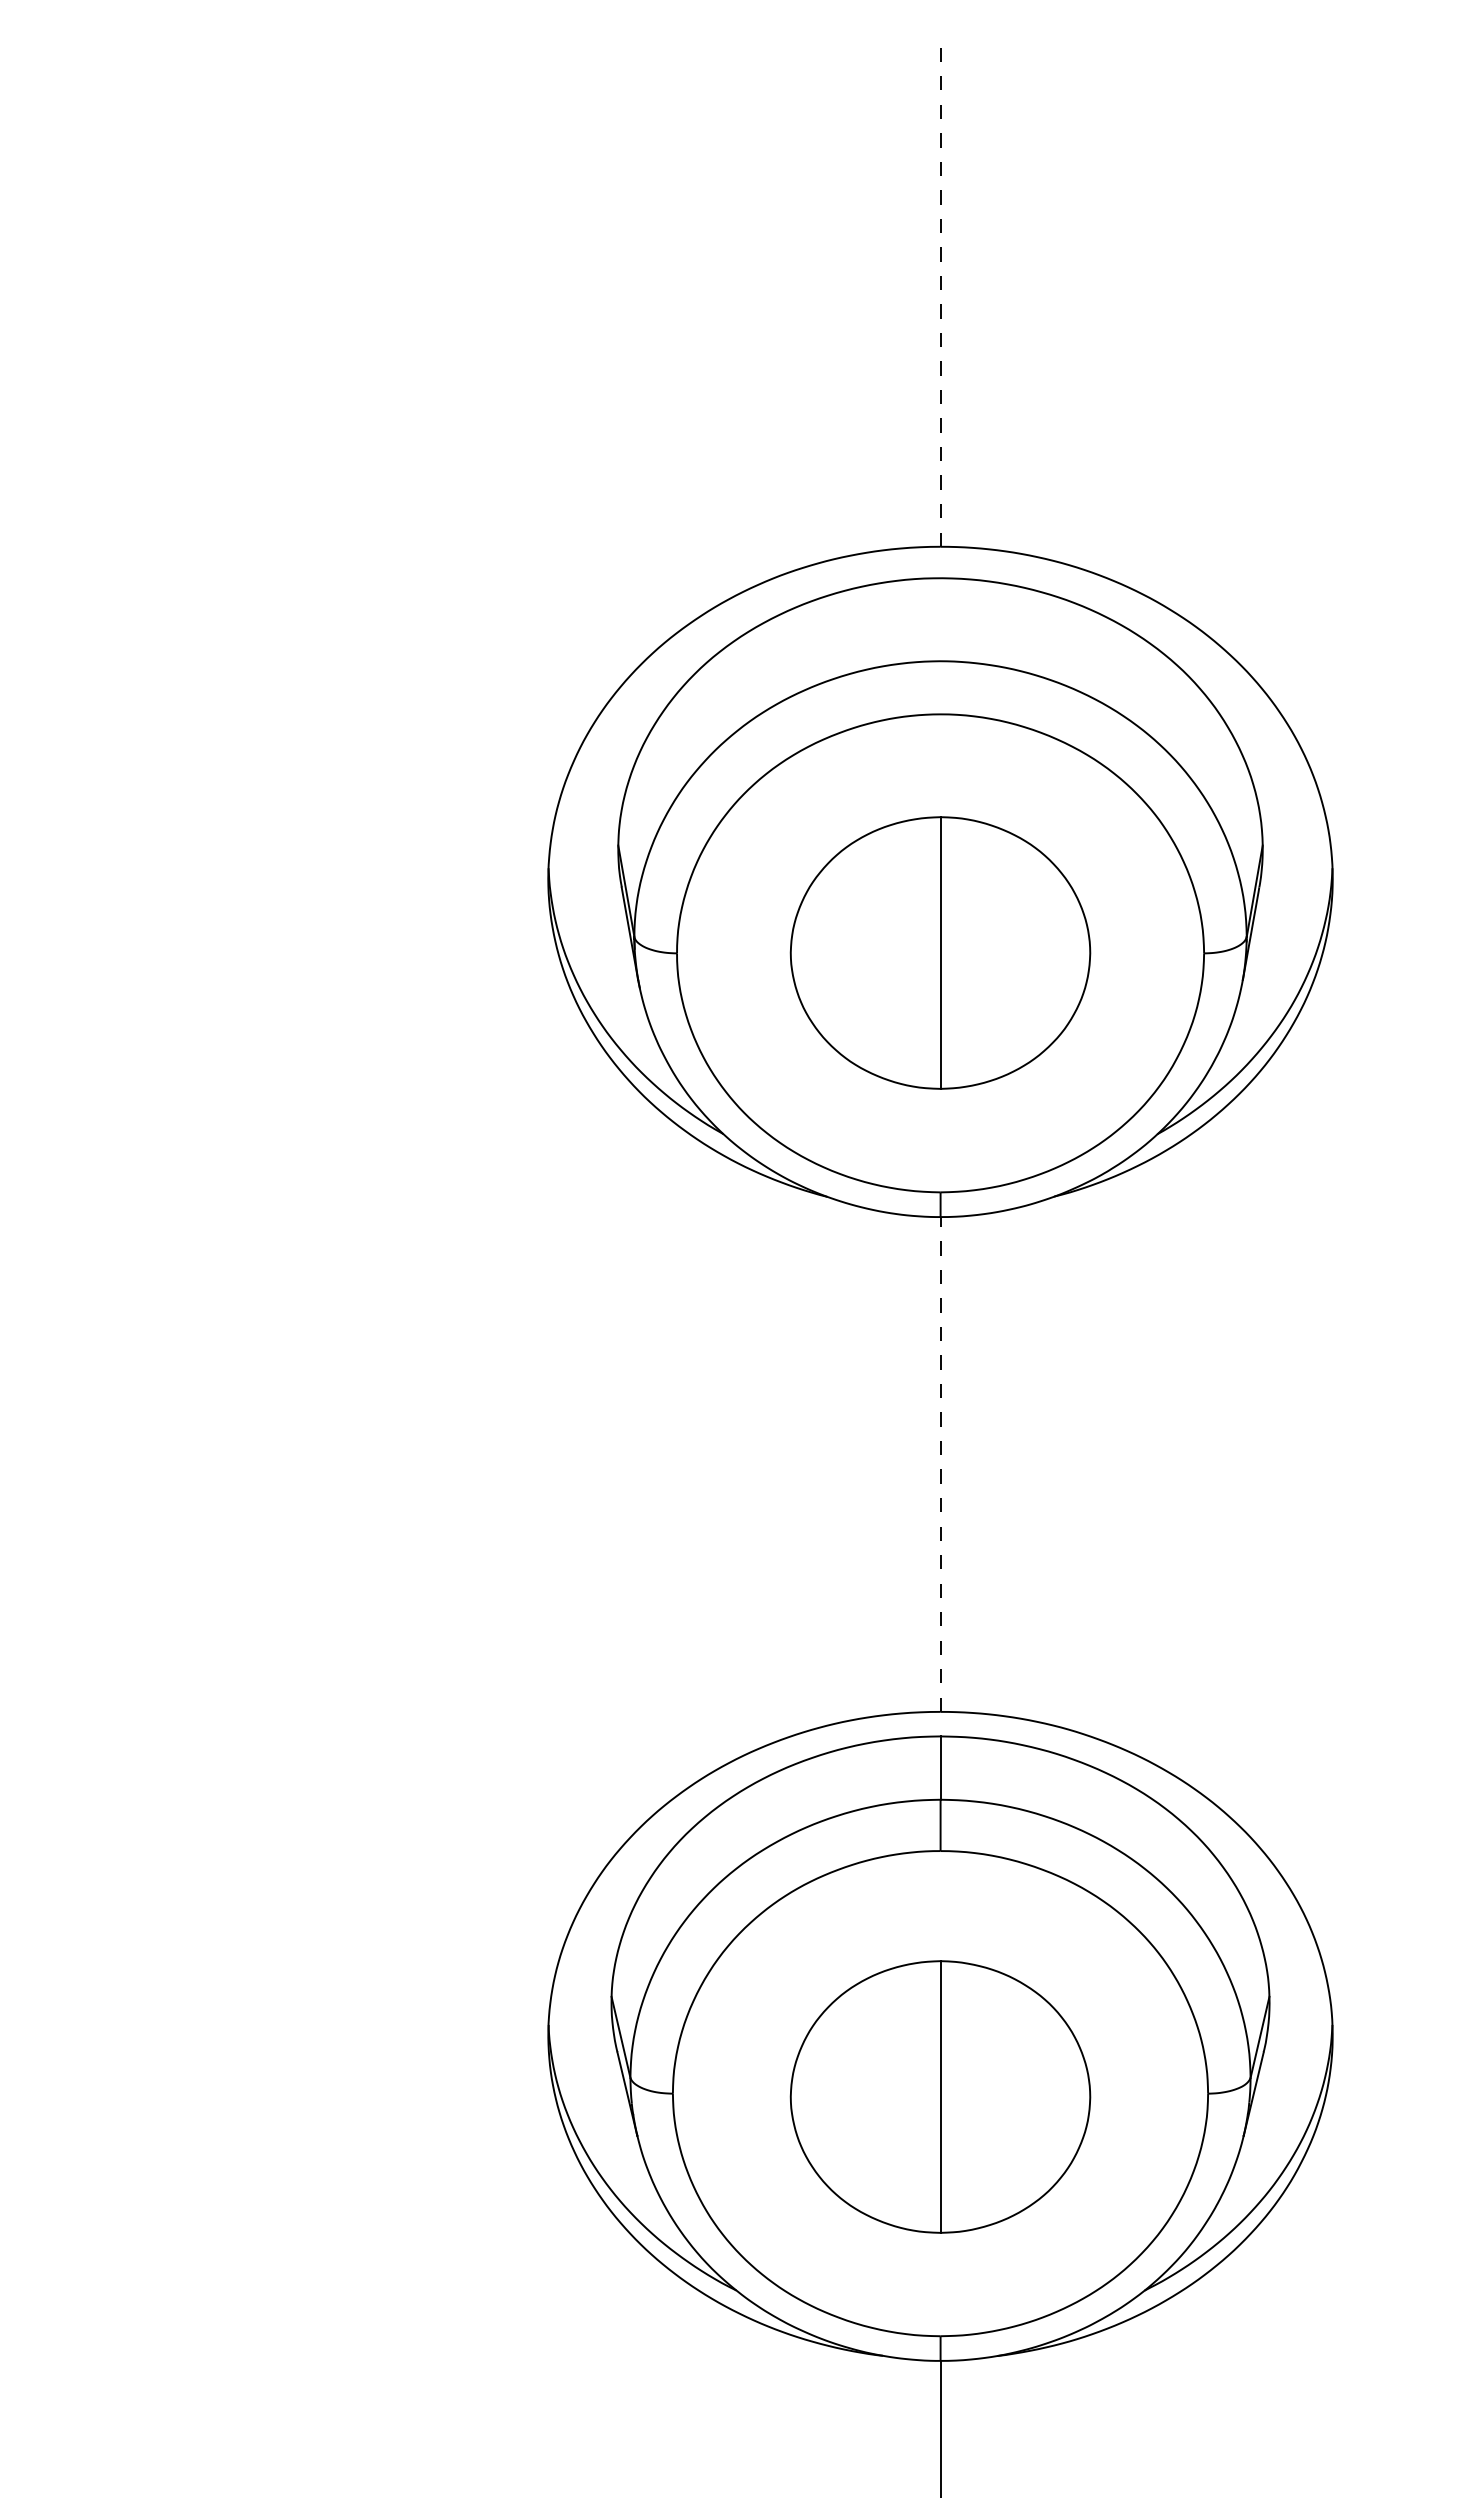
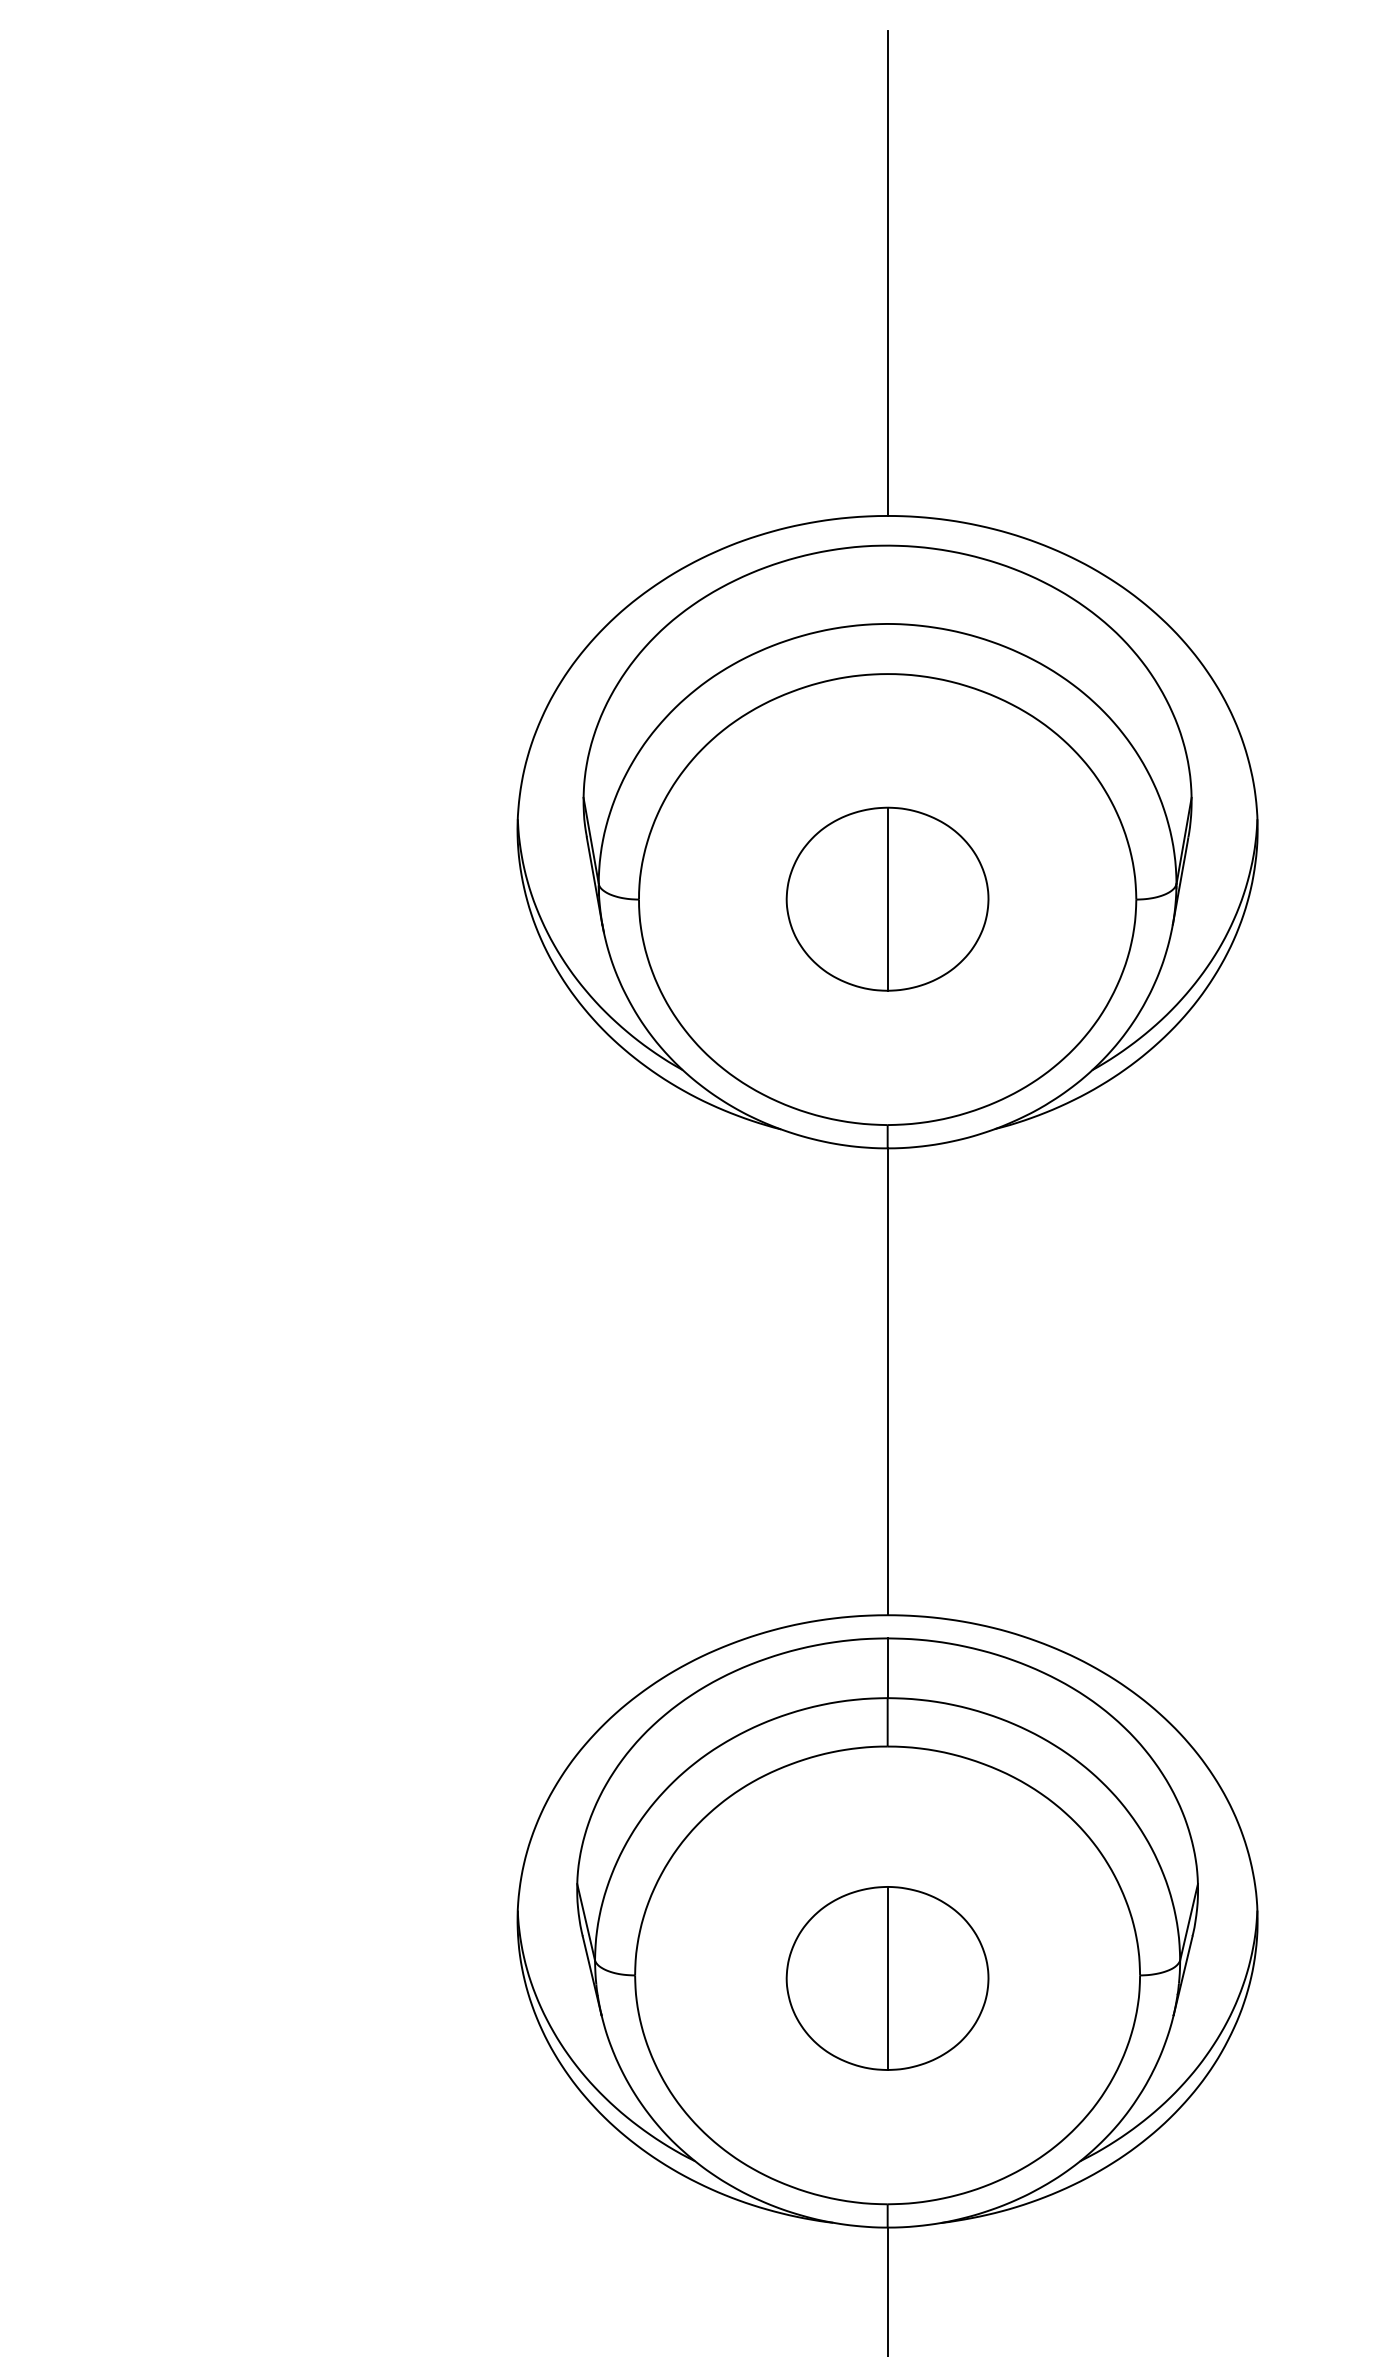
line: (940, 290) -> (887, 274), dashed -> solid
part: (940, 952) -> (887, 898), size x0.71
line: (940, 1463) -> (887, 1380), dashed -> solid
part: (940, 2096) -> (887, 1978), size x0.71

